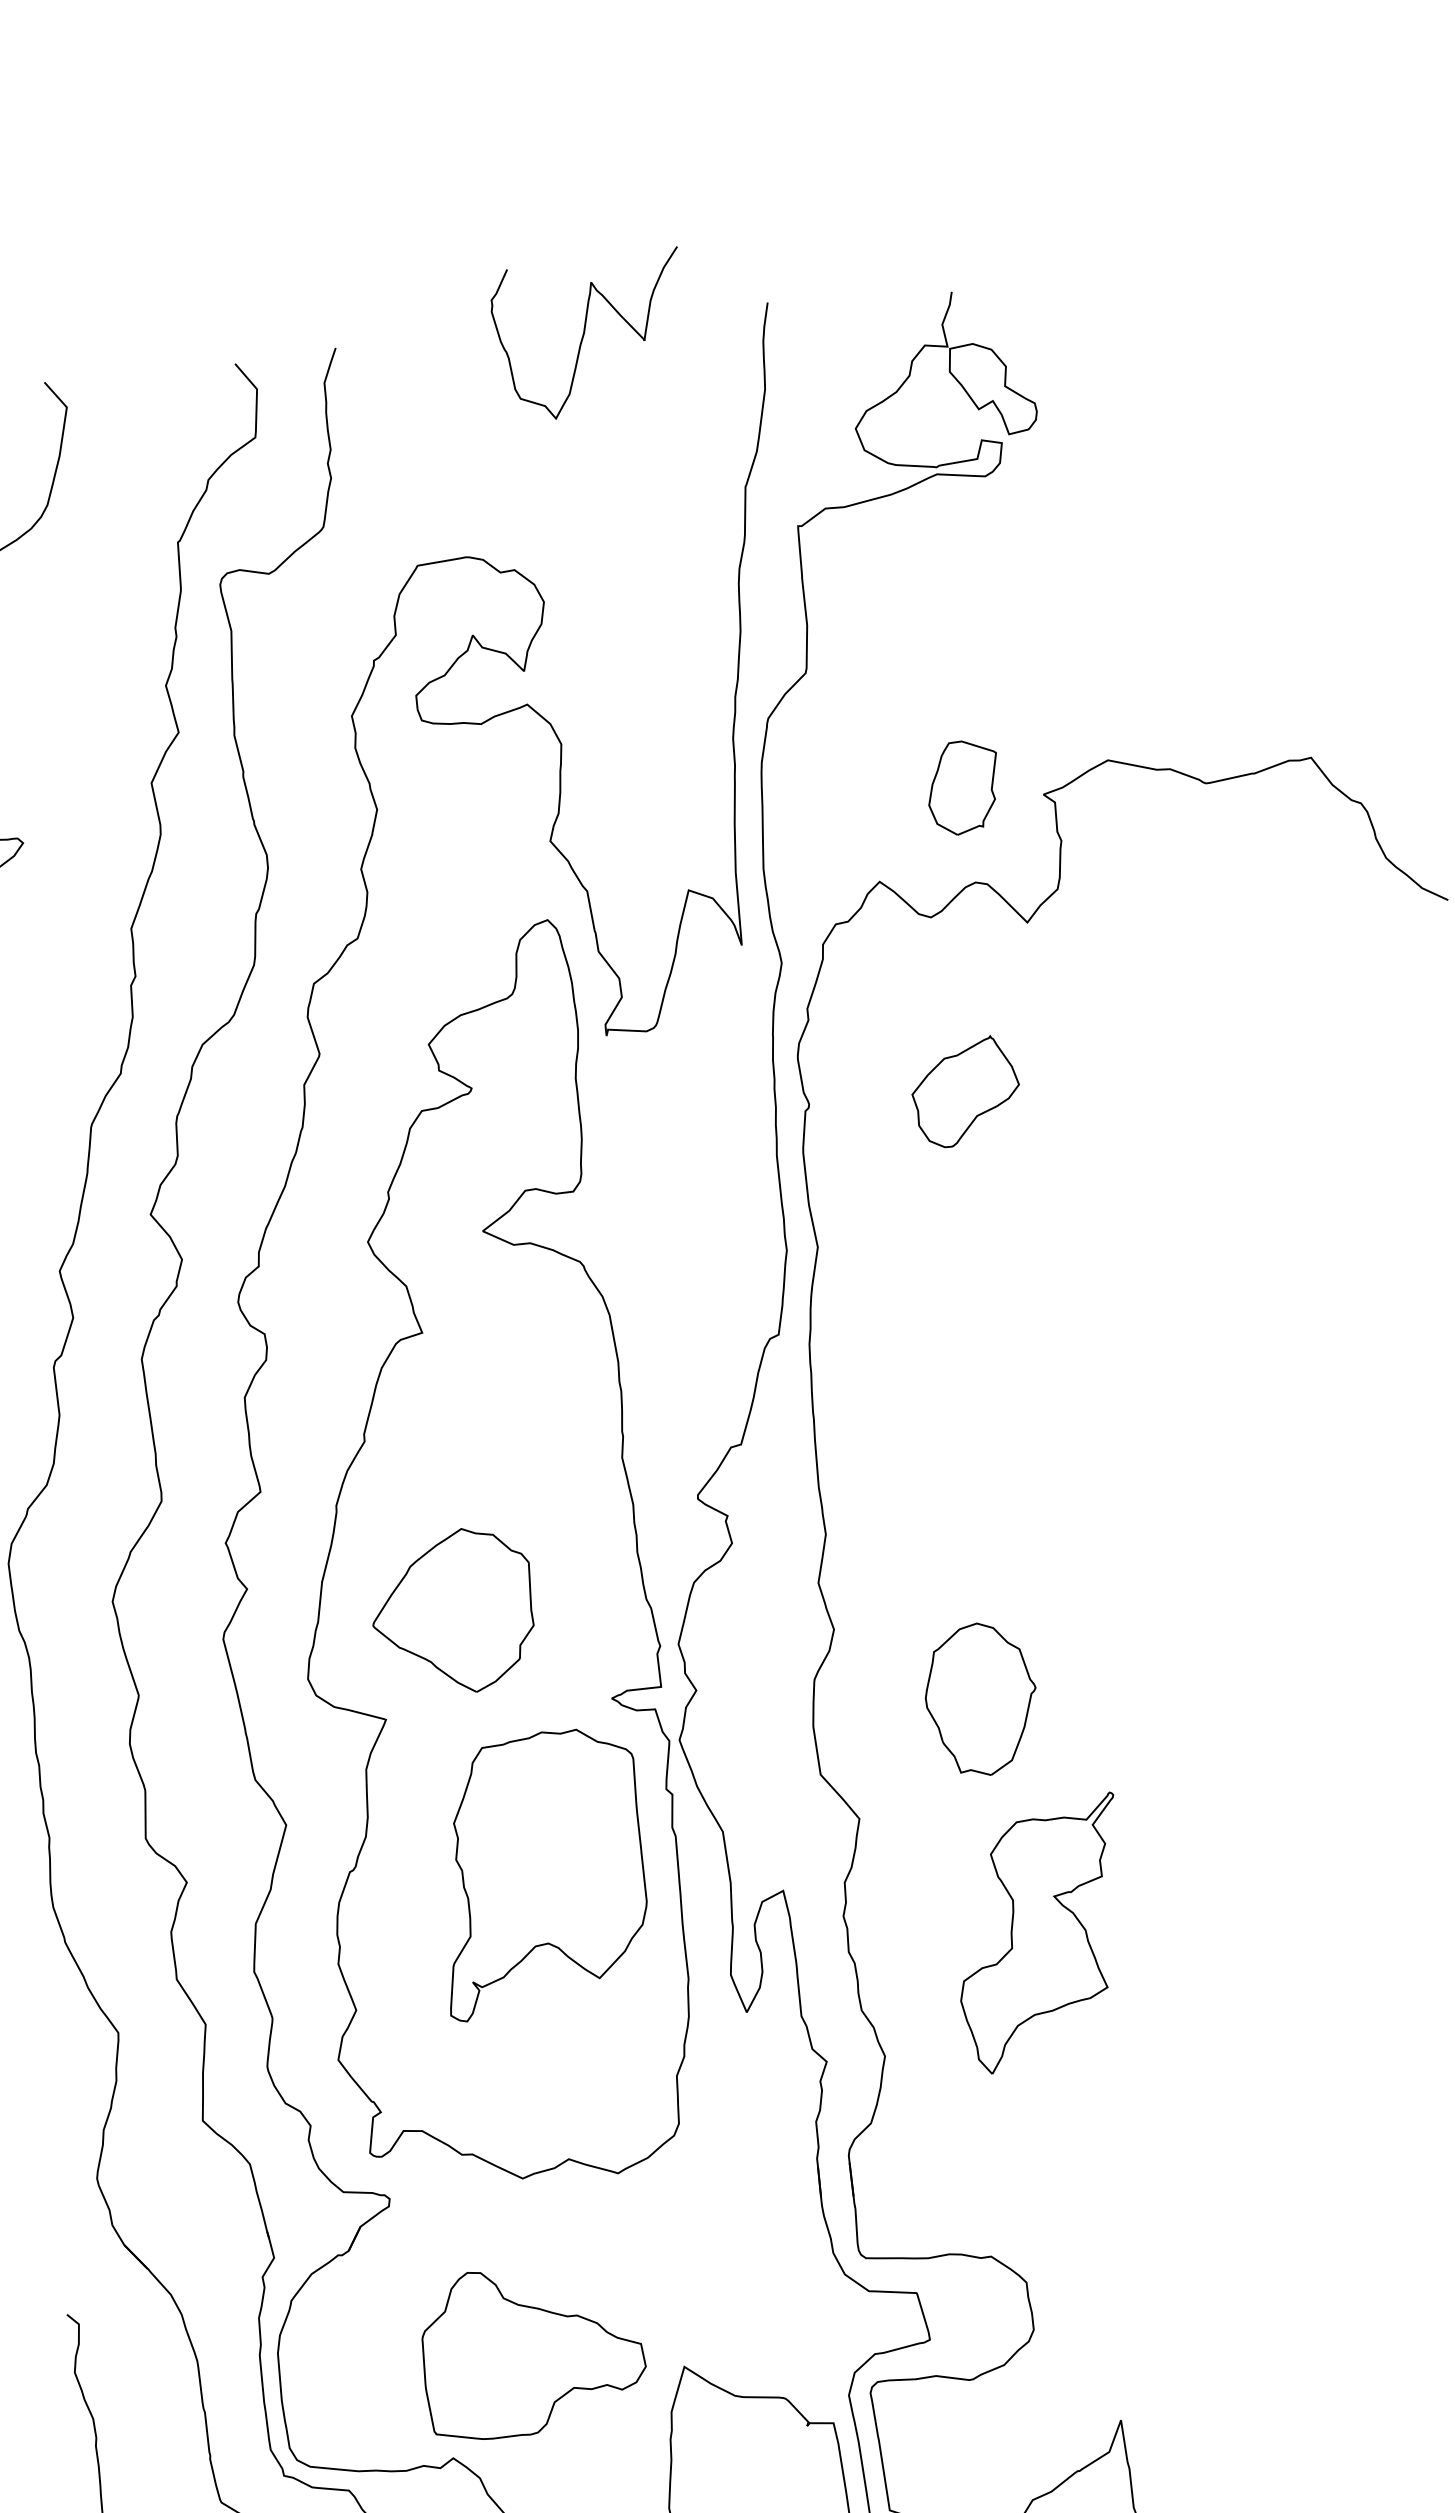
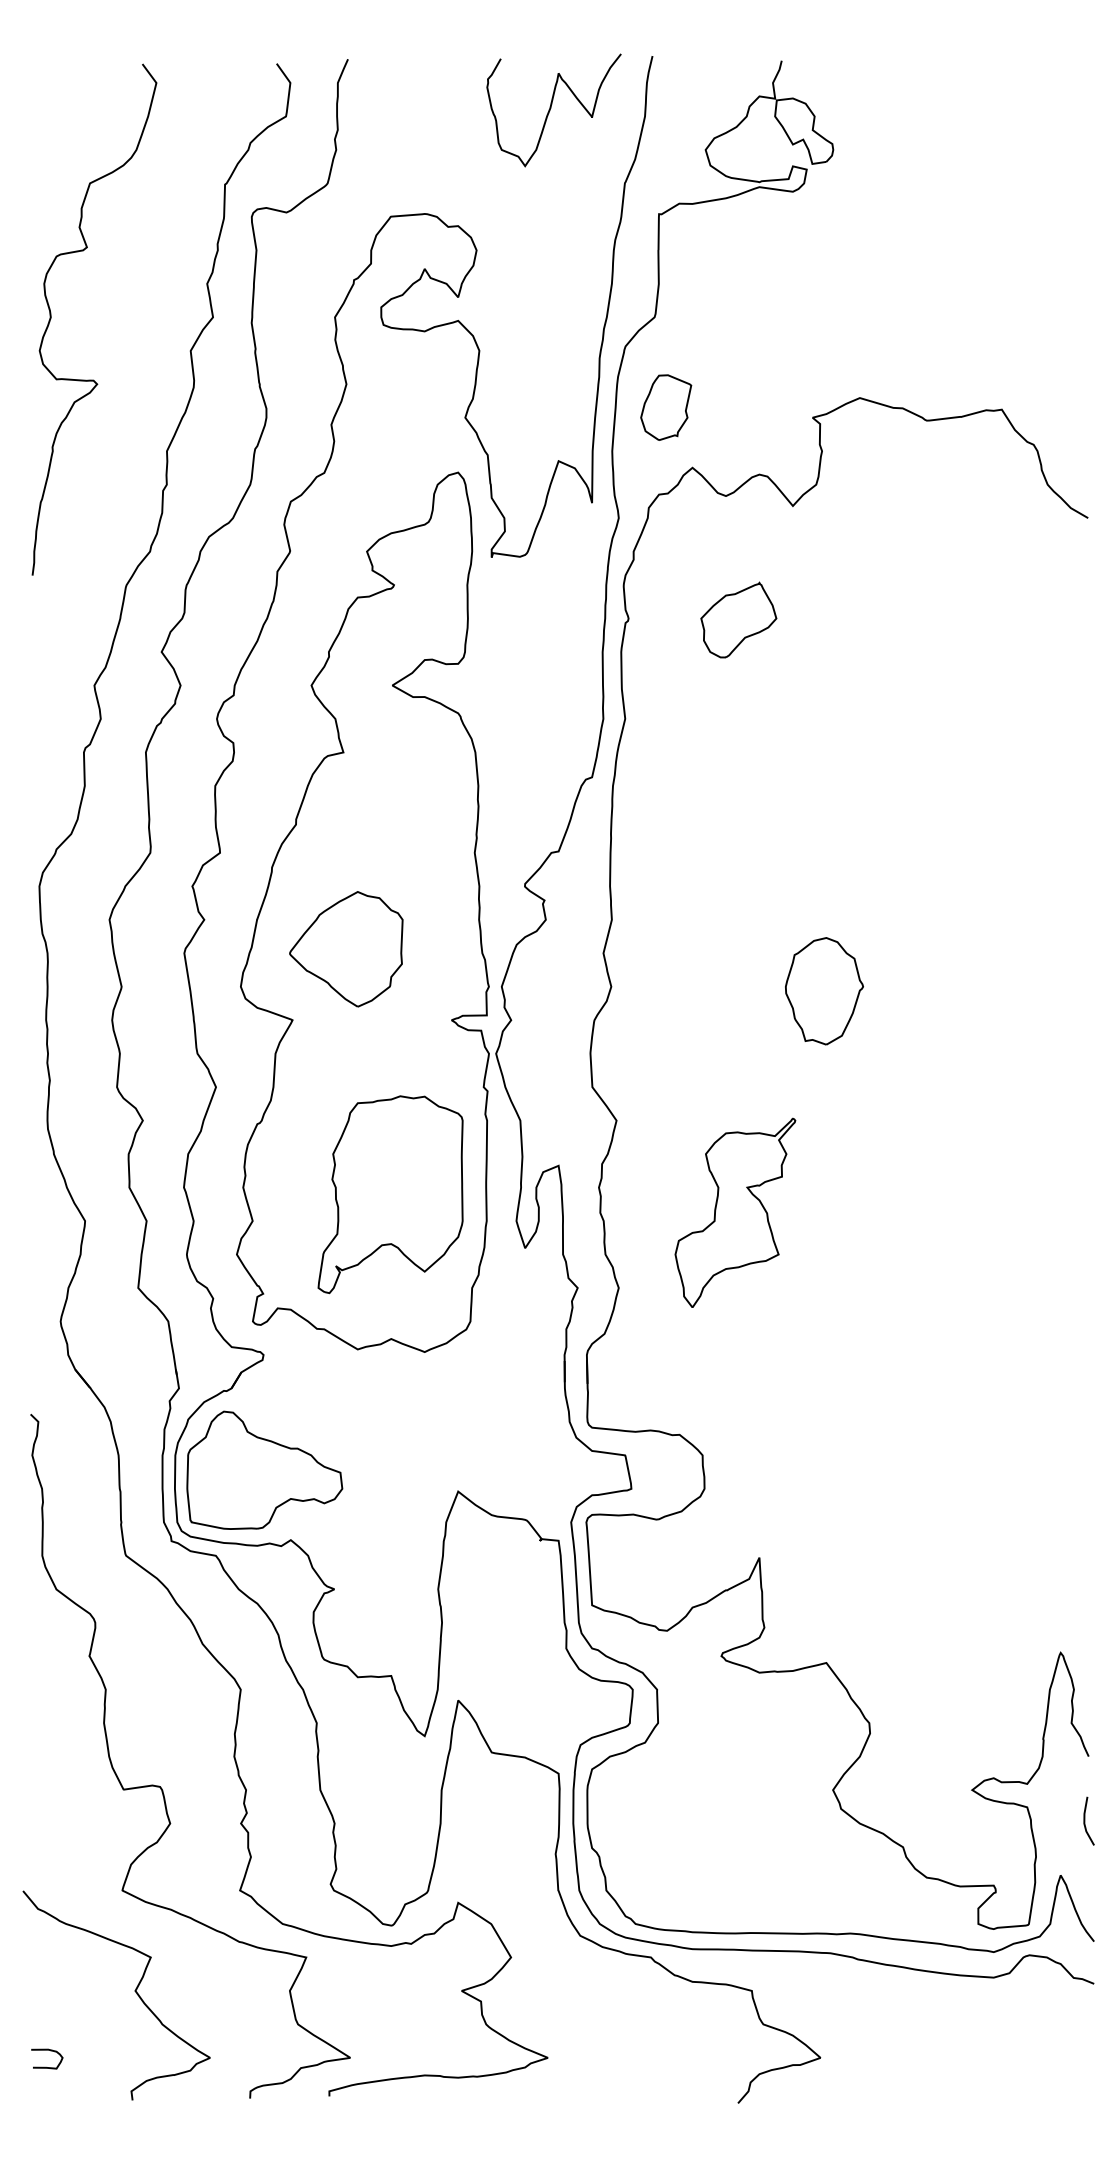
curve: (585, 333) -> (551, 108), moved
part: (963, 787) -> (666, 407), moved
part: (981, 1699) -> (824, 991), moved
part: (540, 1873) -> (390, 1194), moved
part: (532, 2349) -> (264, 1469), moved

